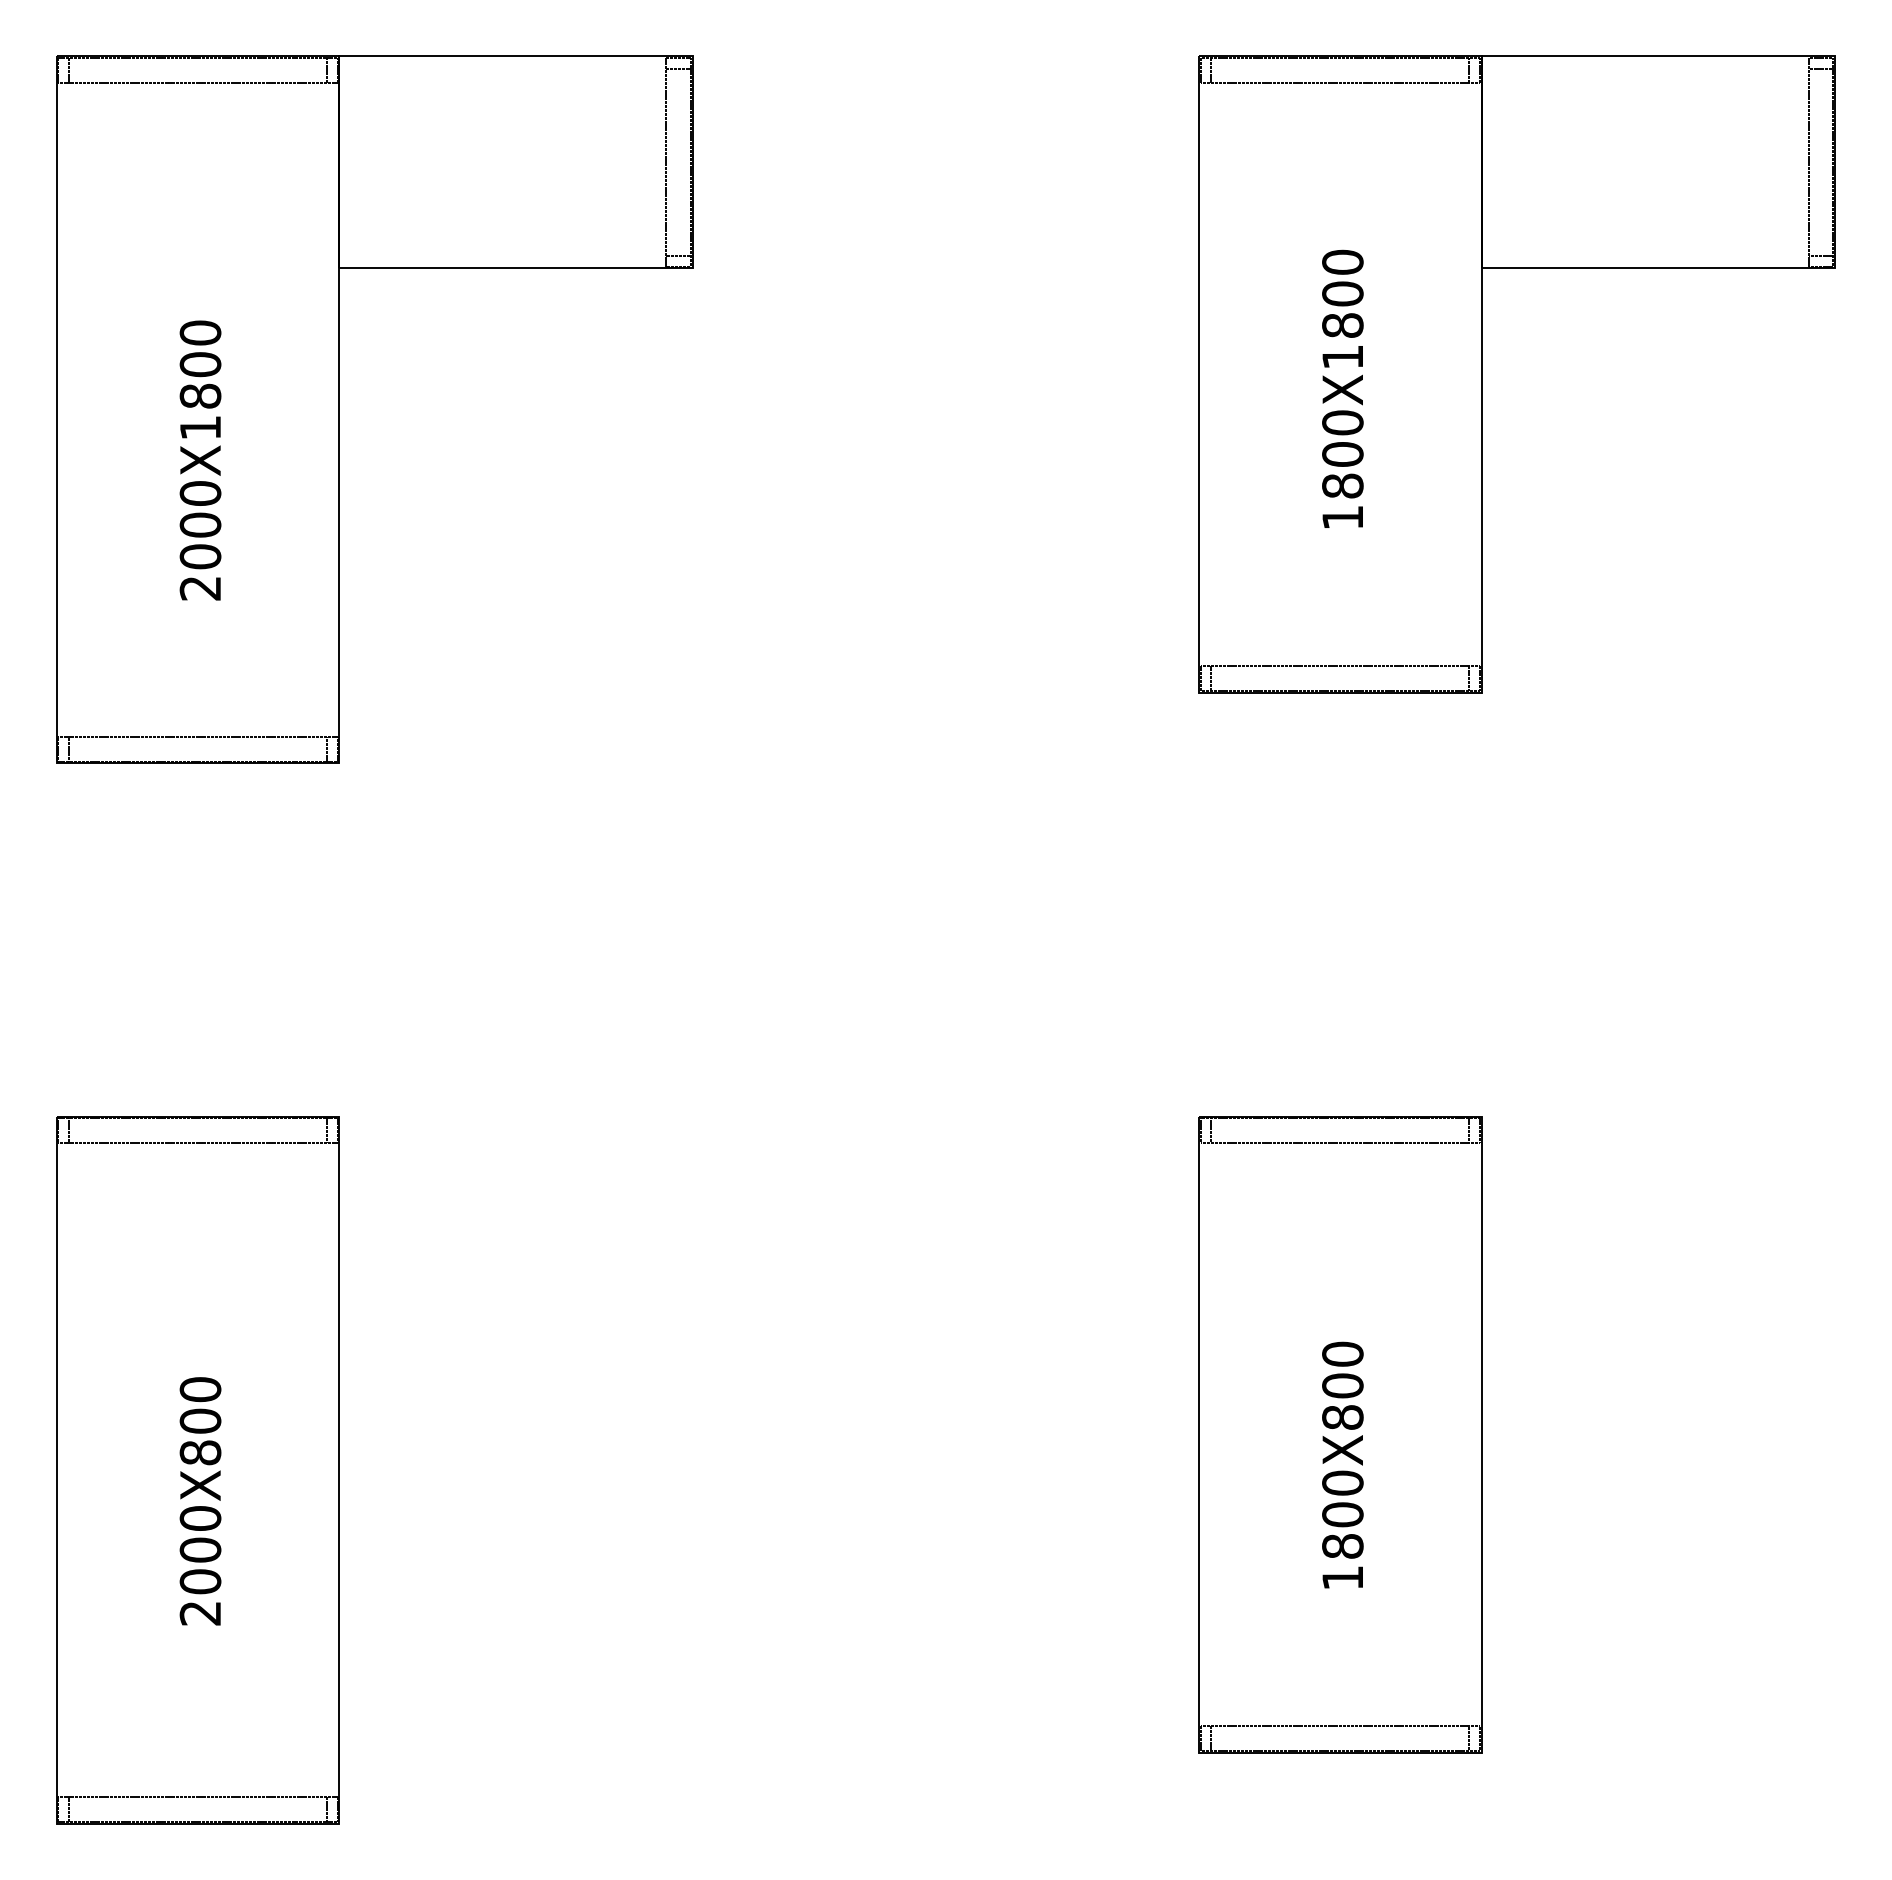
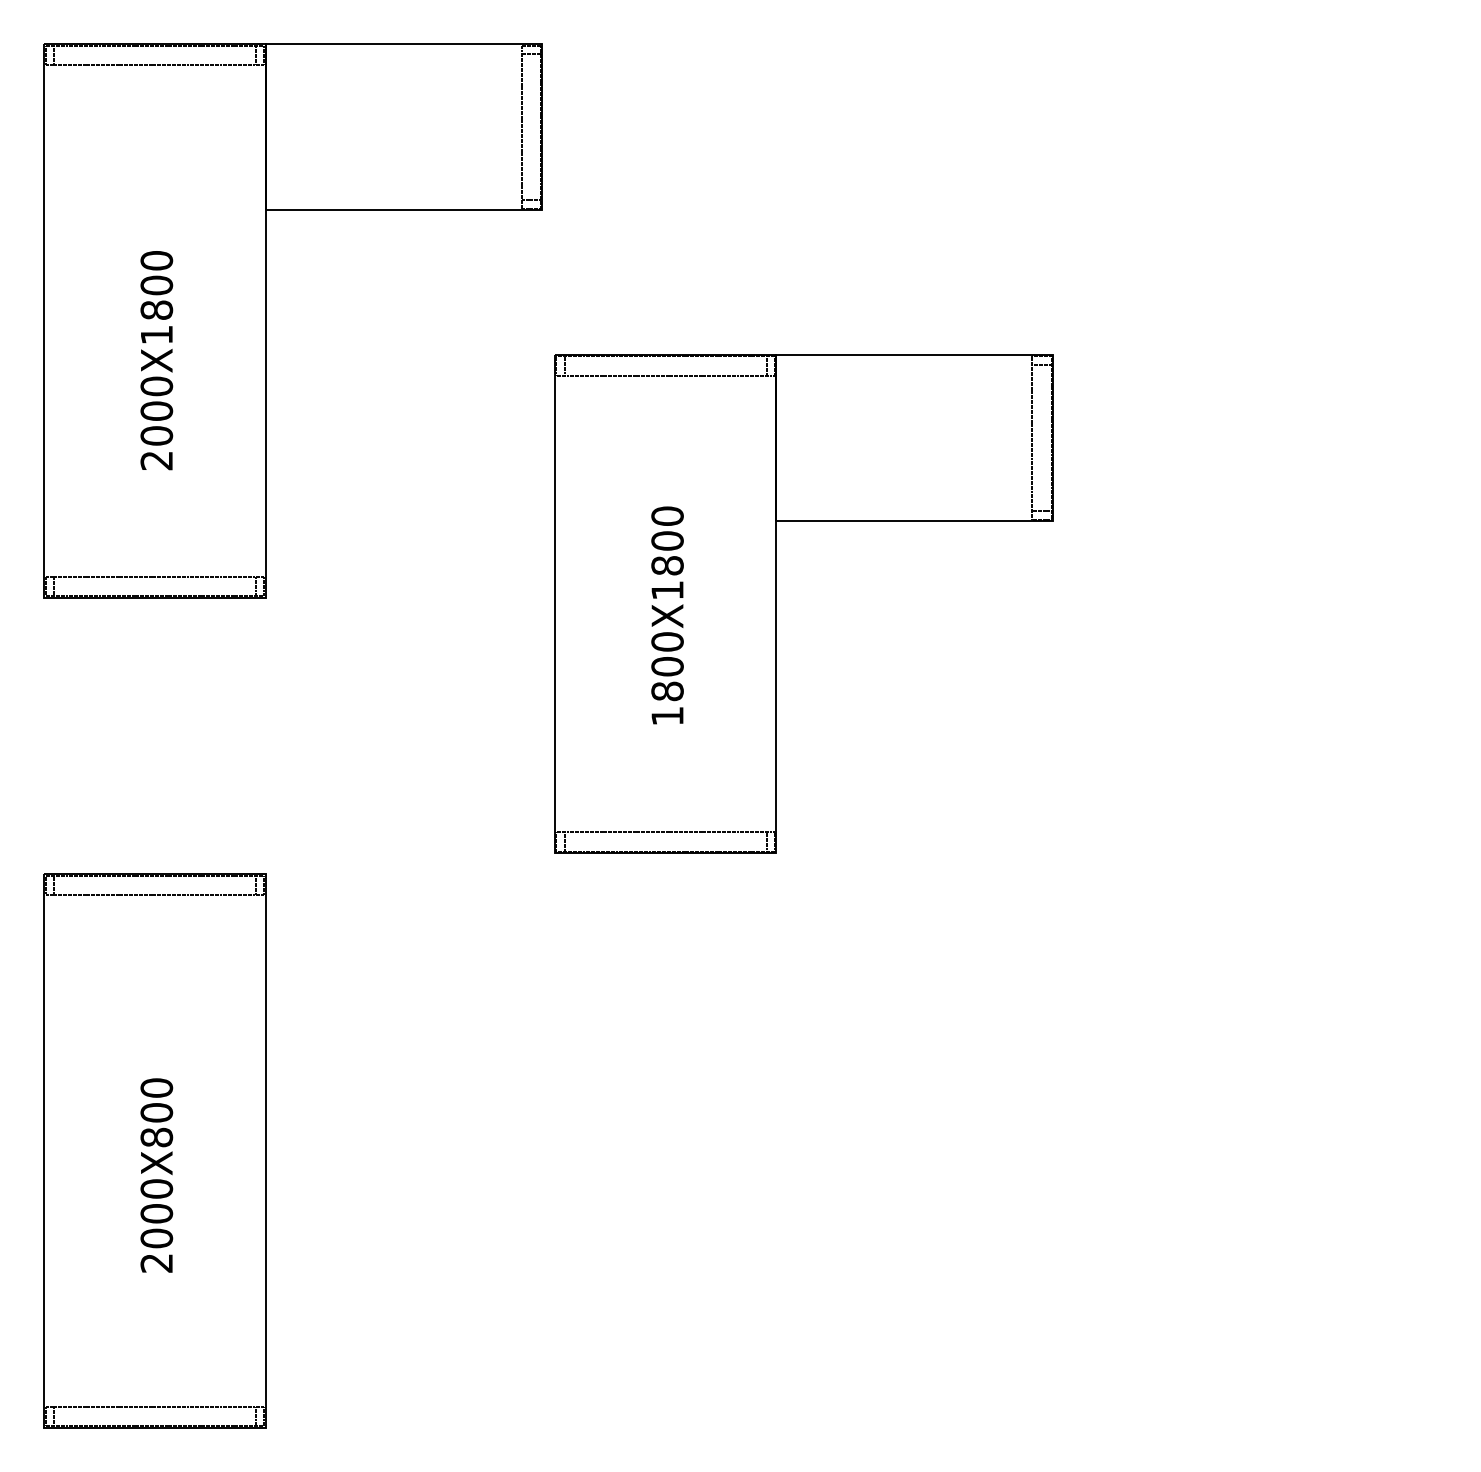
part: (1482, 374) -> (776, 604), moved
part: (1340, 1434) -> (1049, 1123), removed

